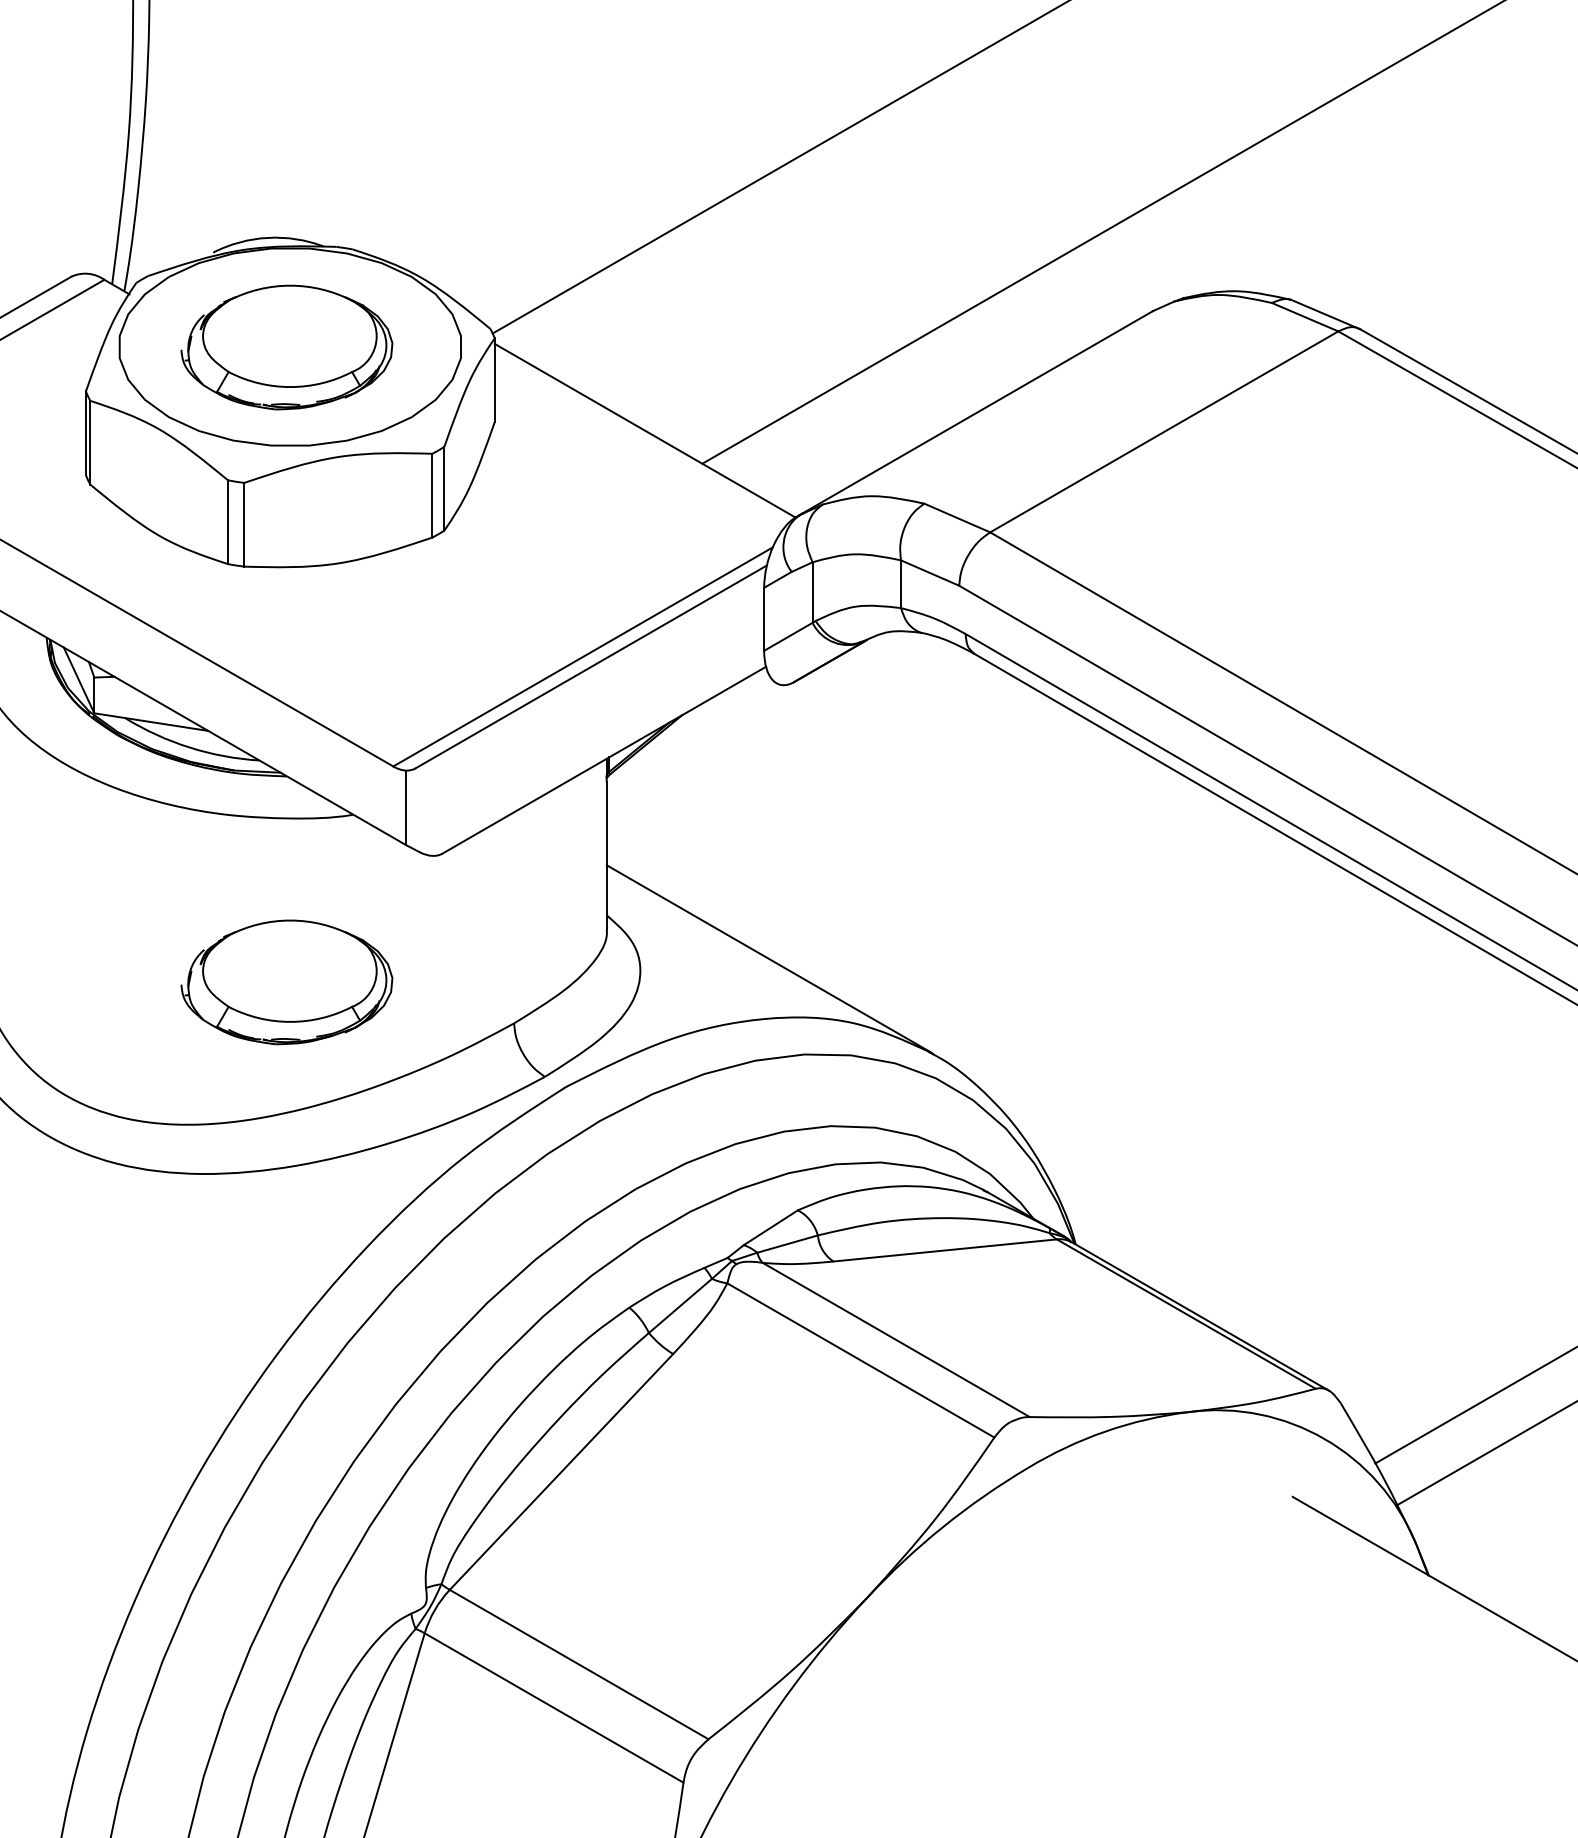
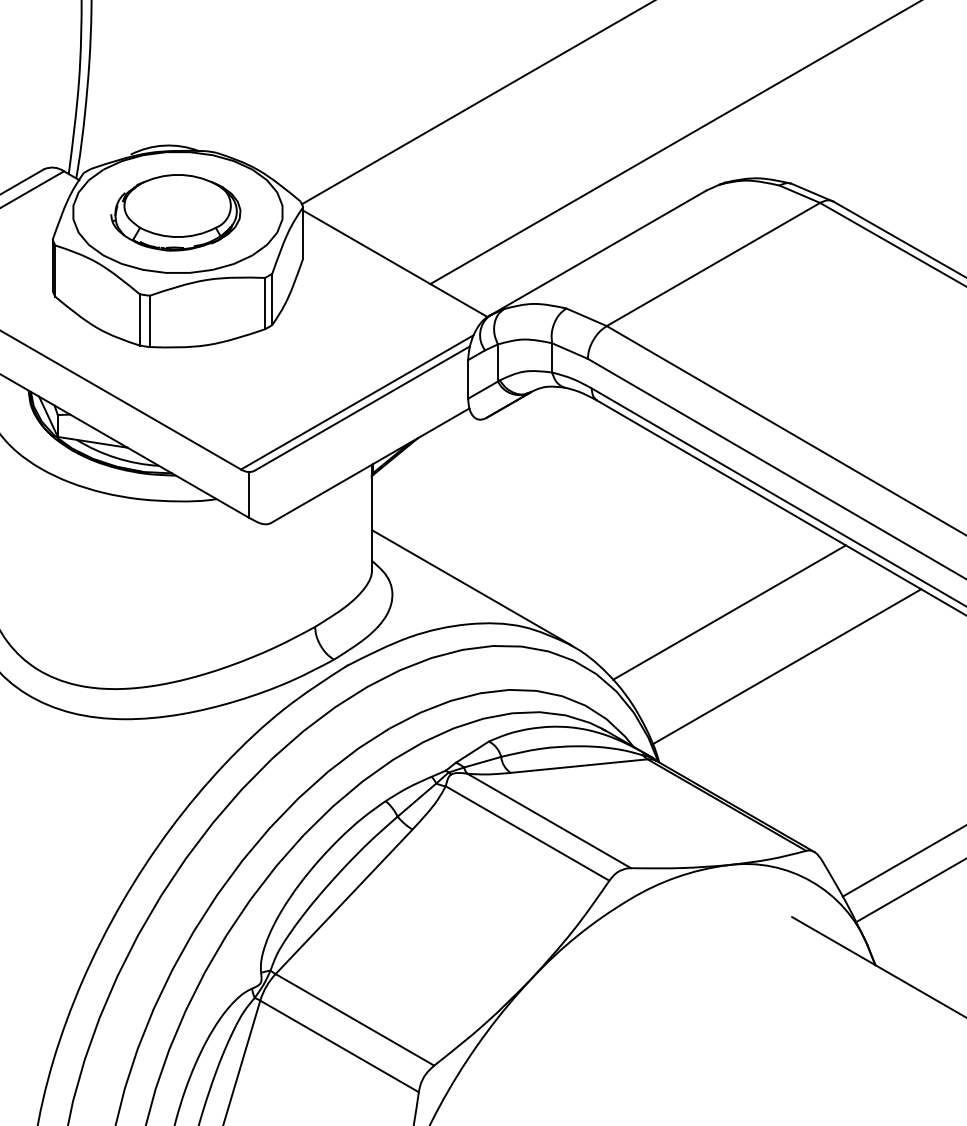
part: (286, 981) -> (175, 601), removed
line: (1190, 999) -> (729, 612), added
line: (1283, 1087) -> (786, 666), added

